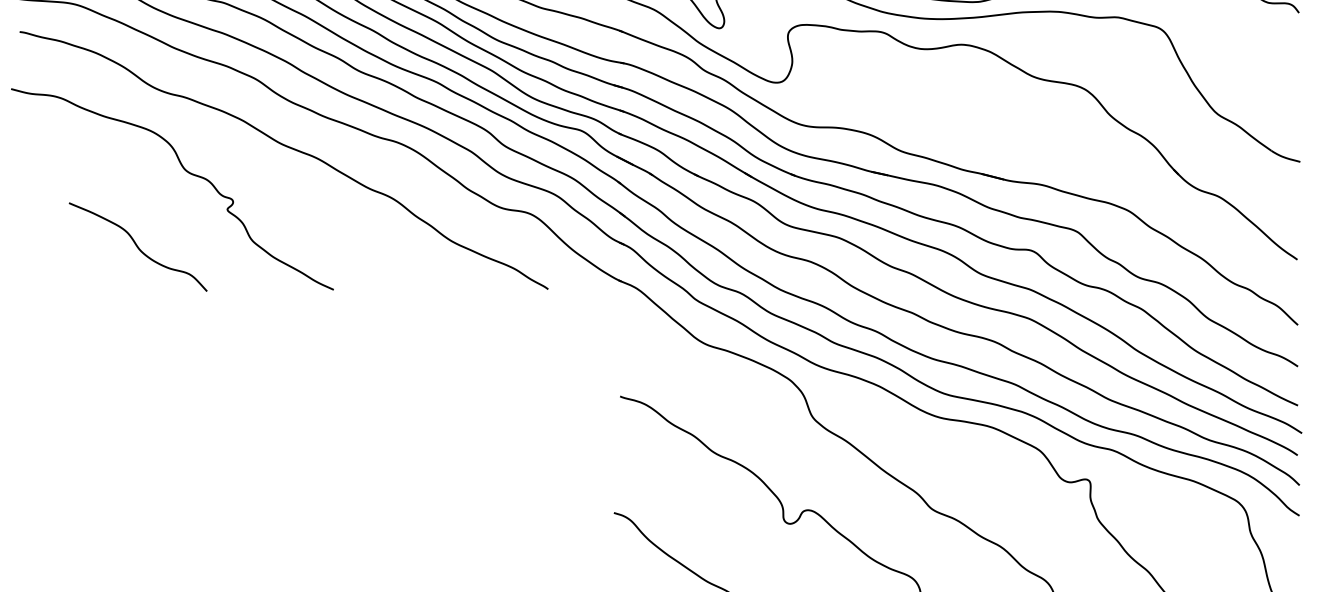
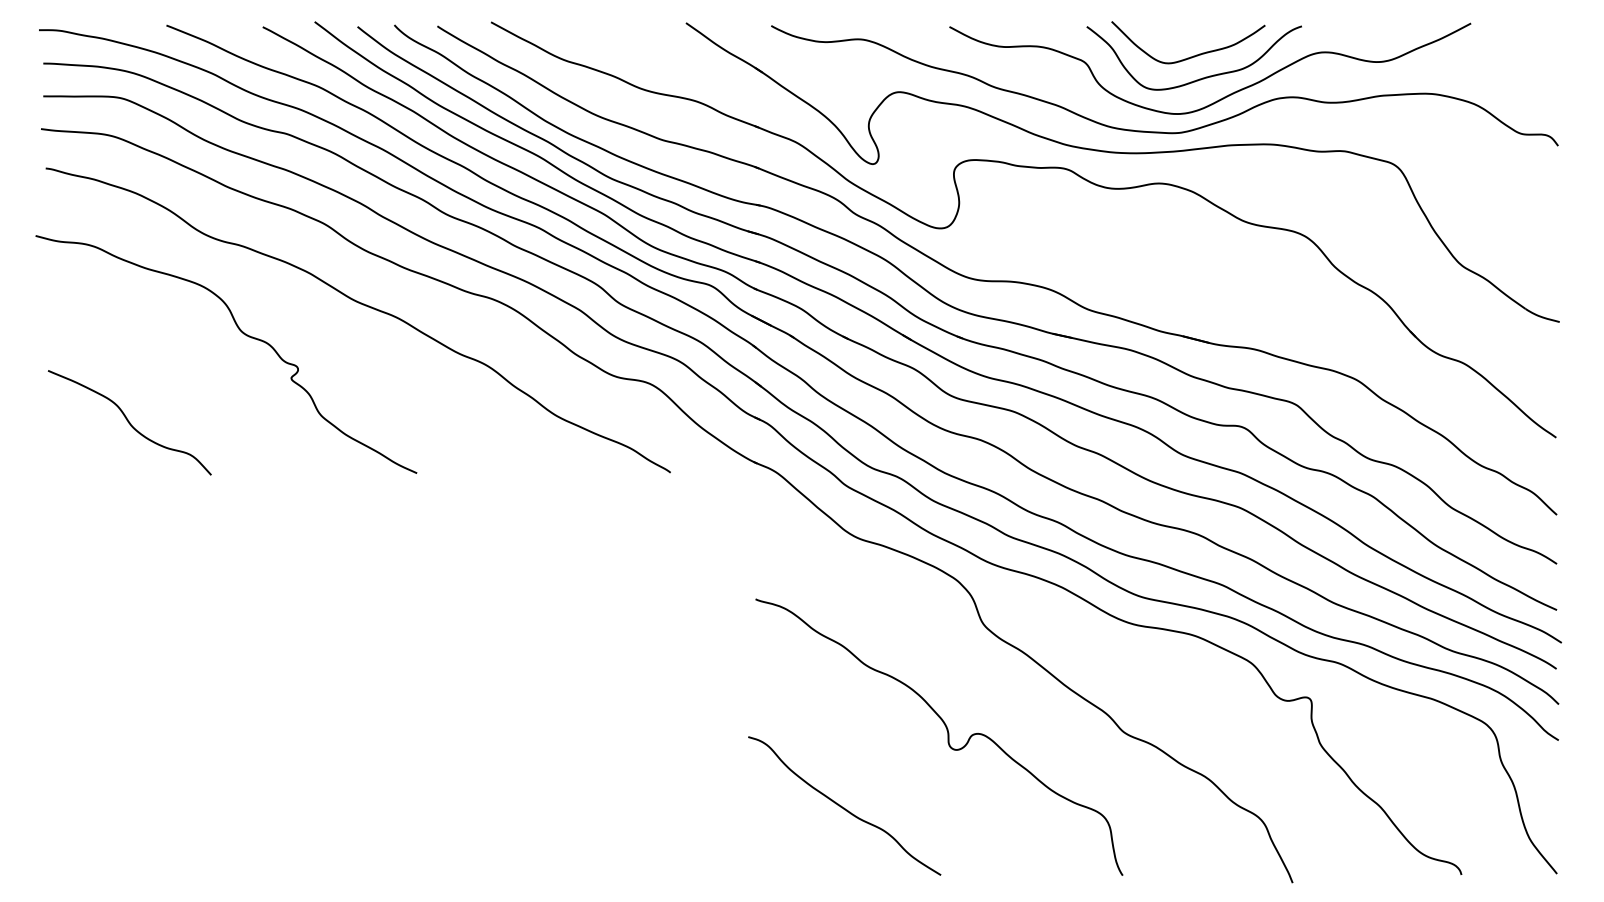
curve: (137, 246) -> (129, 422), moved

